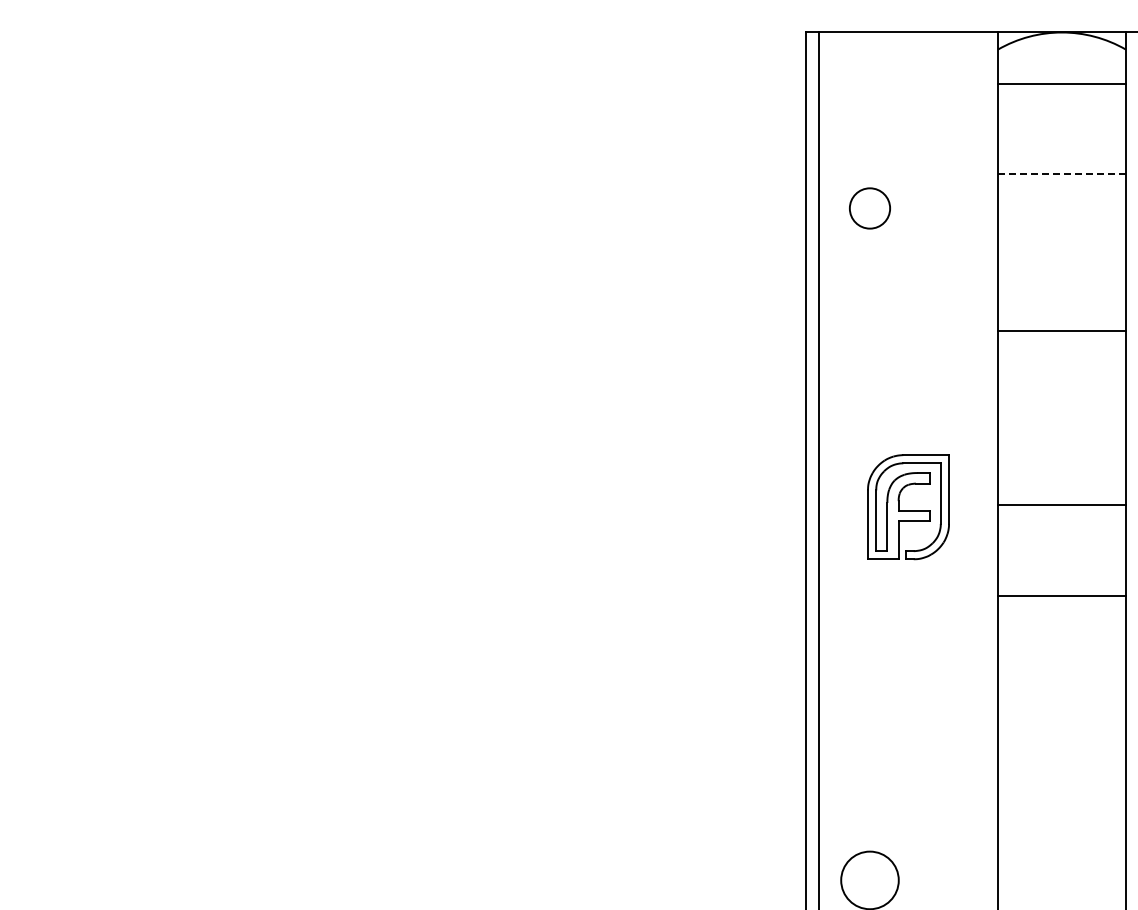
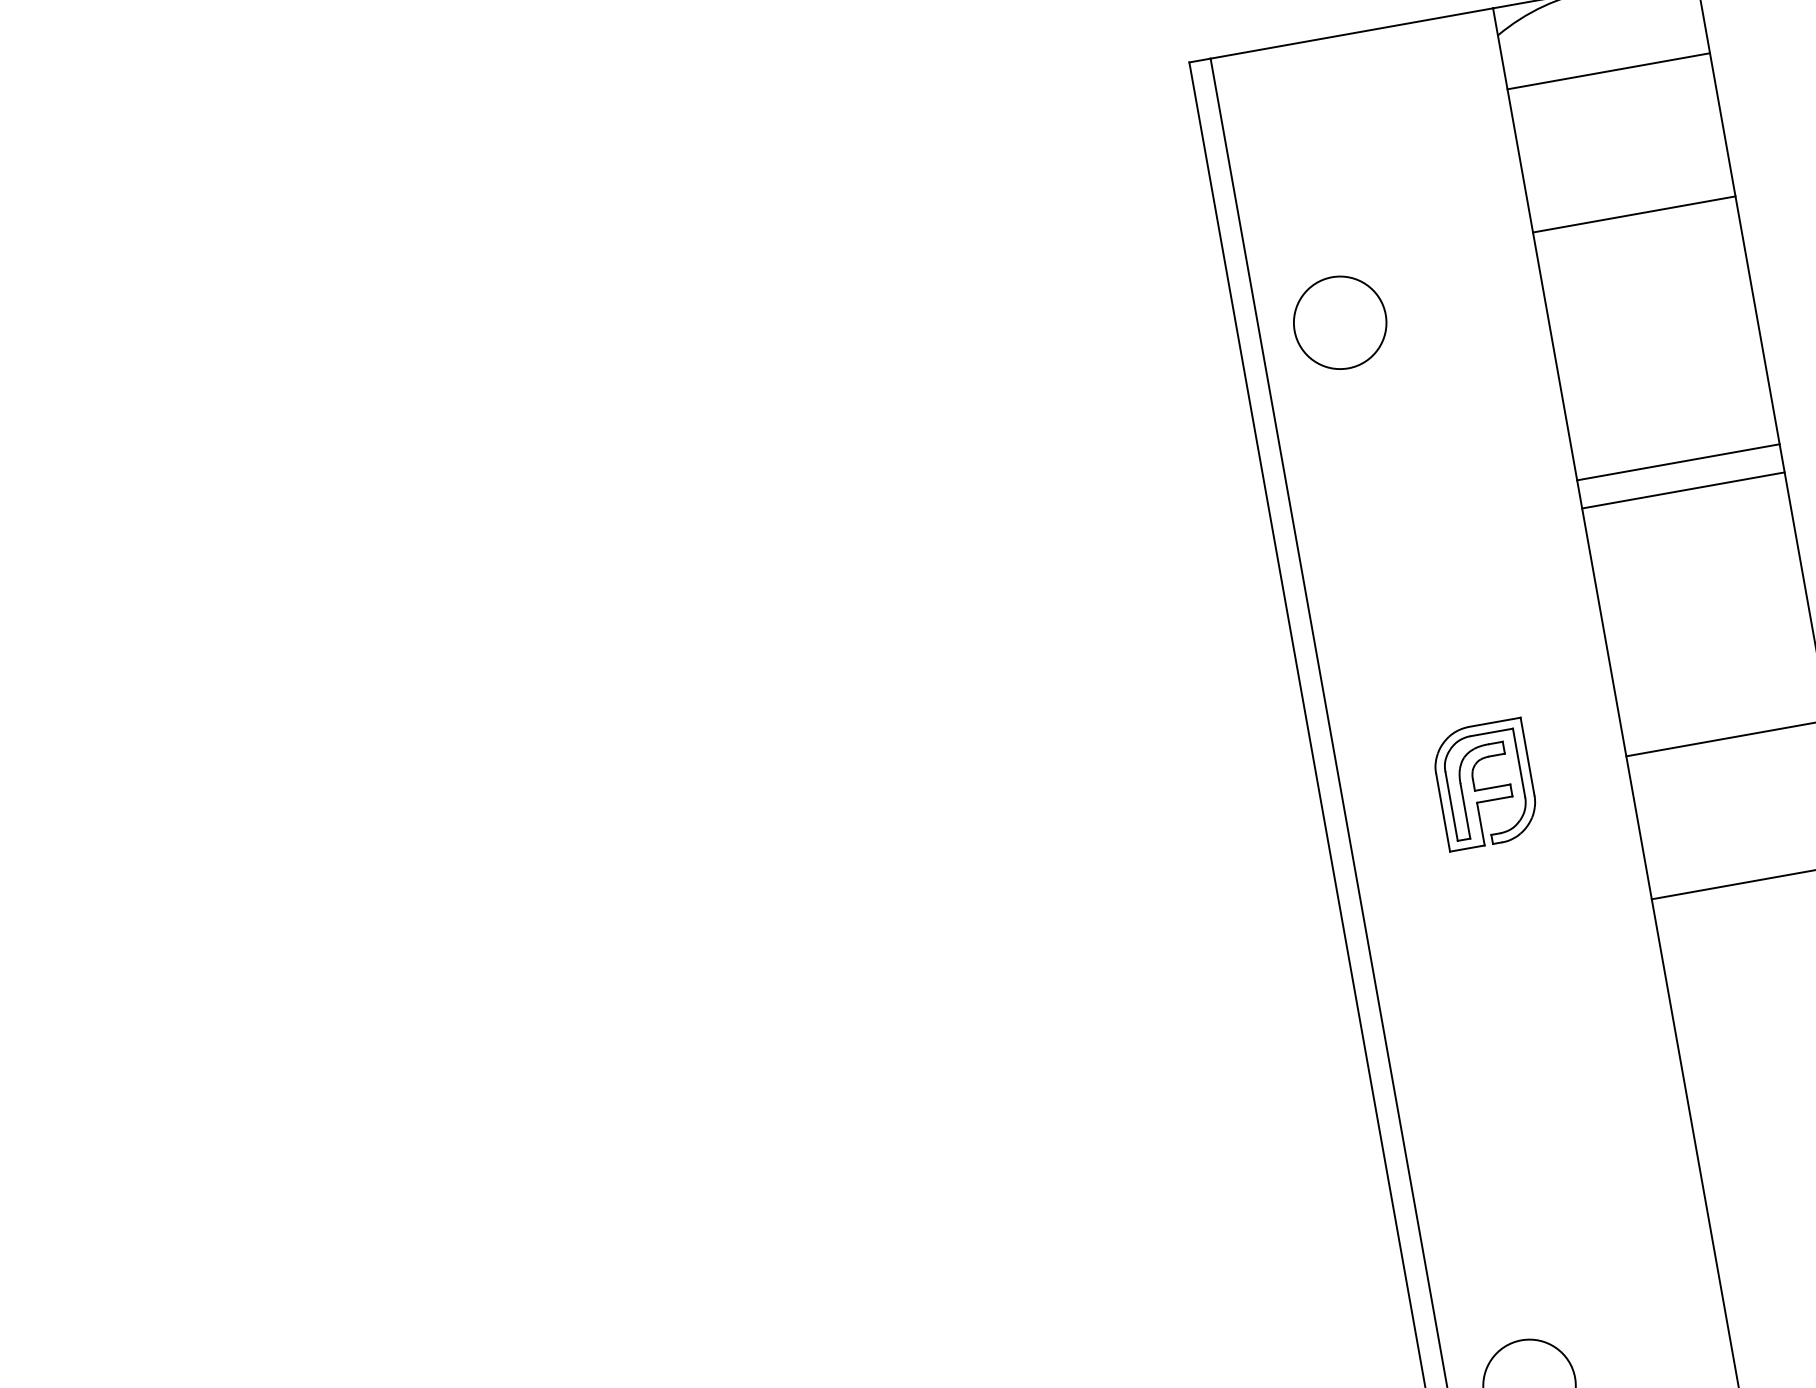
line: (1061, 174) -> (1633, 215), dashed -> solid
circle: (869, 208) -> (1339, 322), size x1.43
line: (1061, 348) -> (1682, 490), added
part: (908, 507) -> (1485, 785), size x0.71

